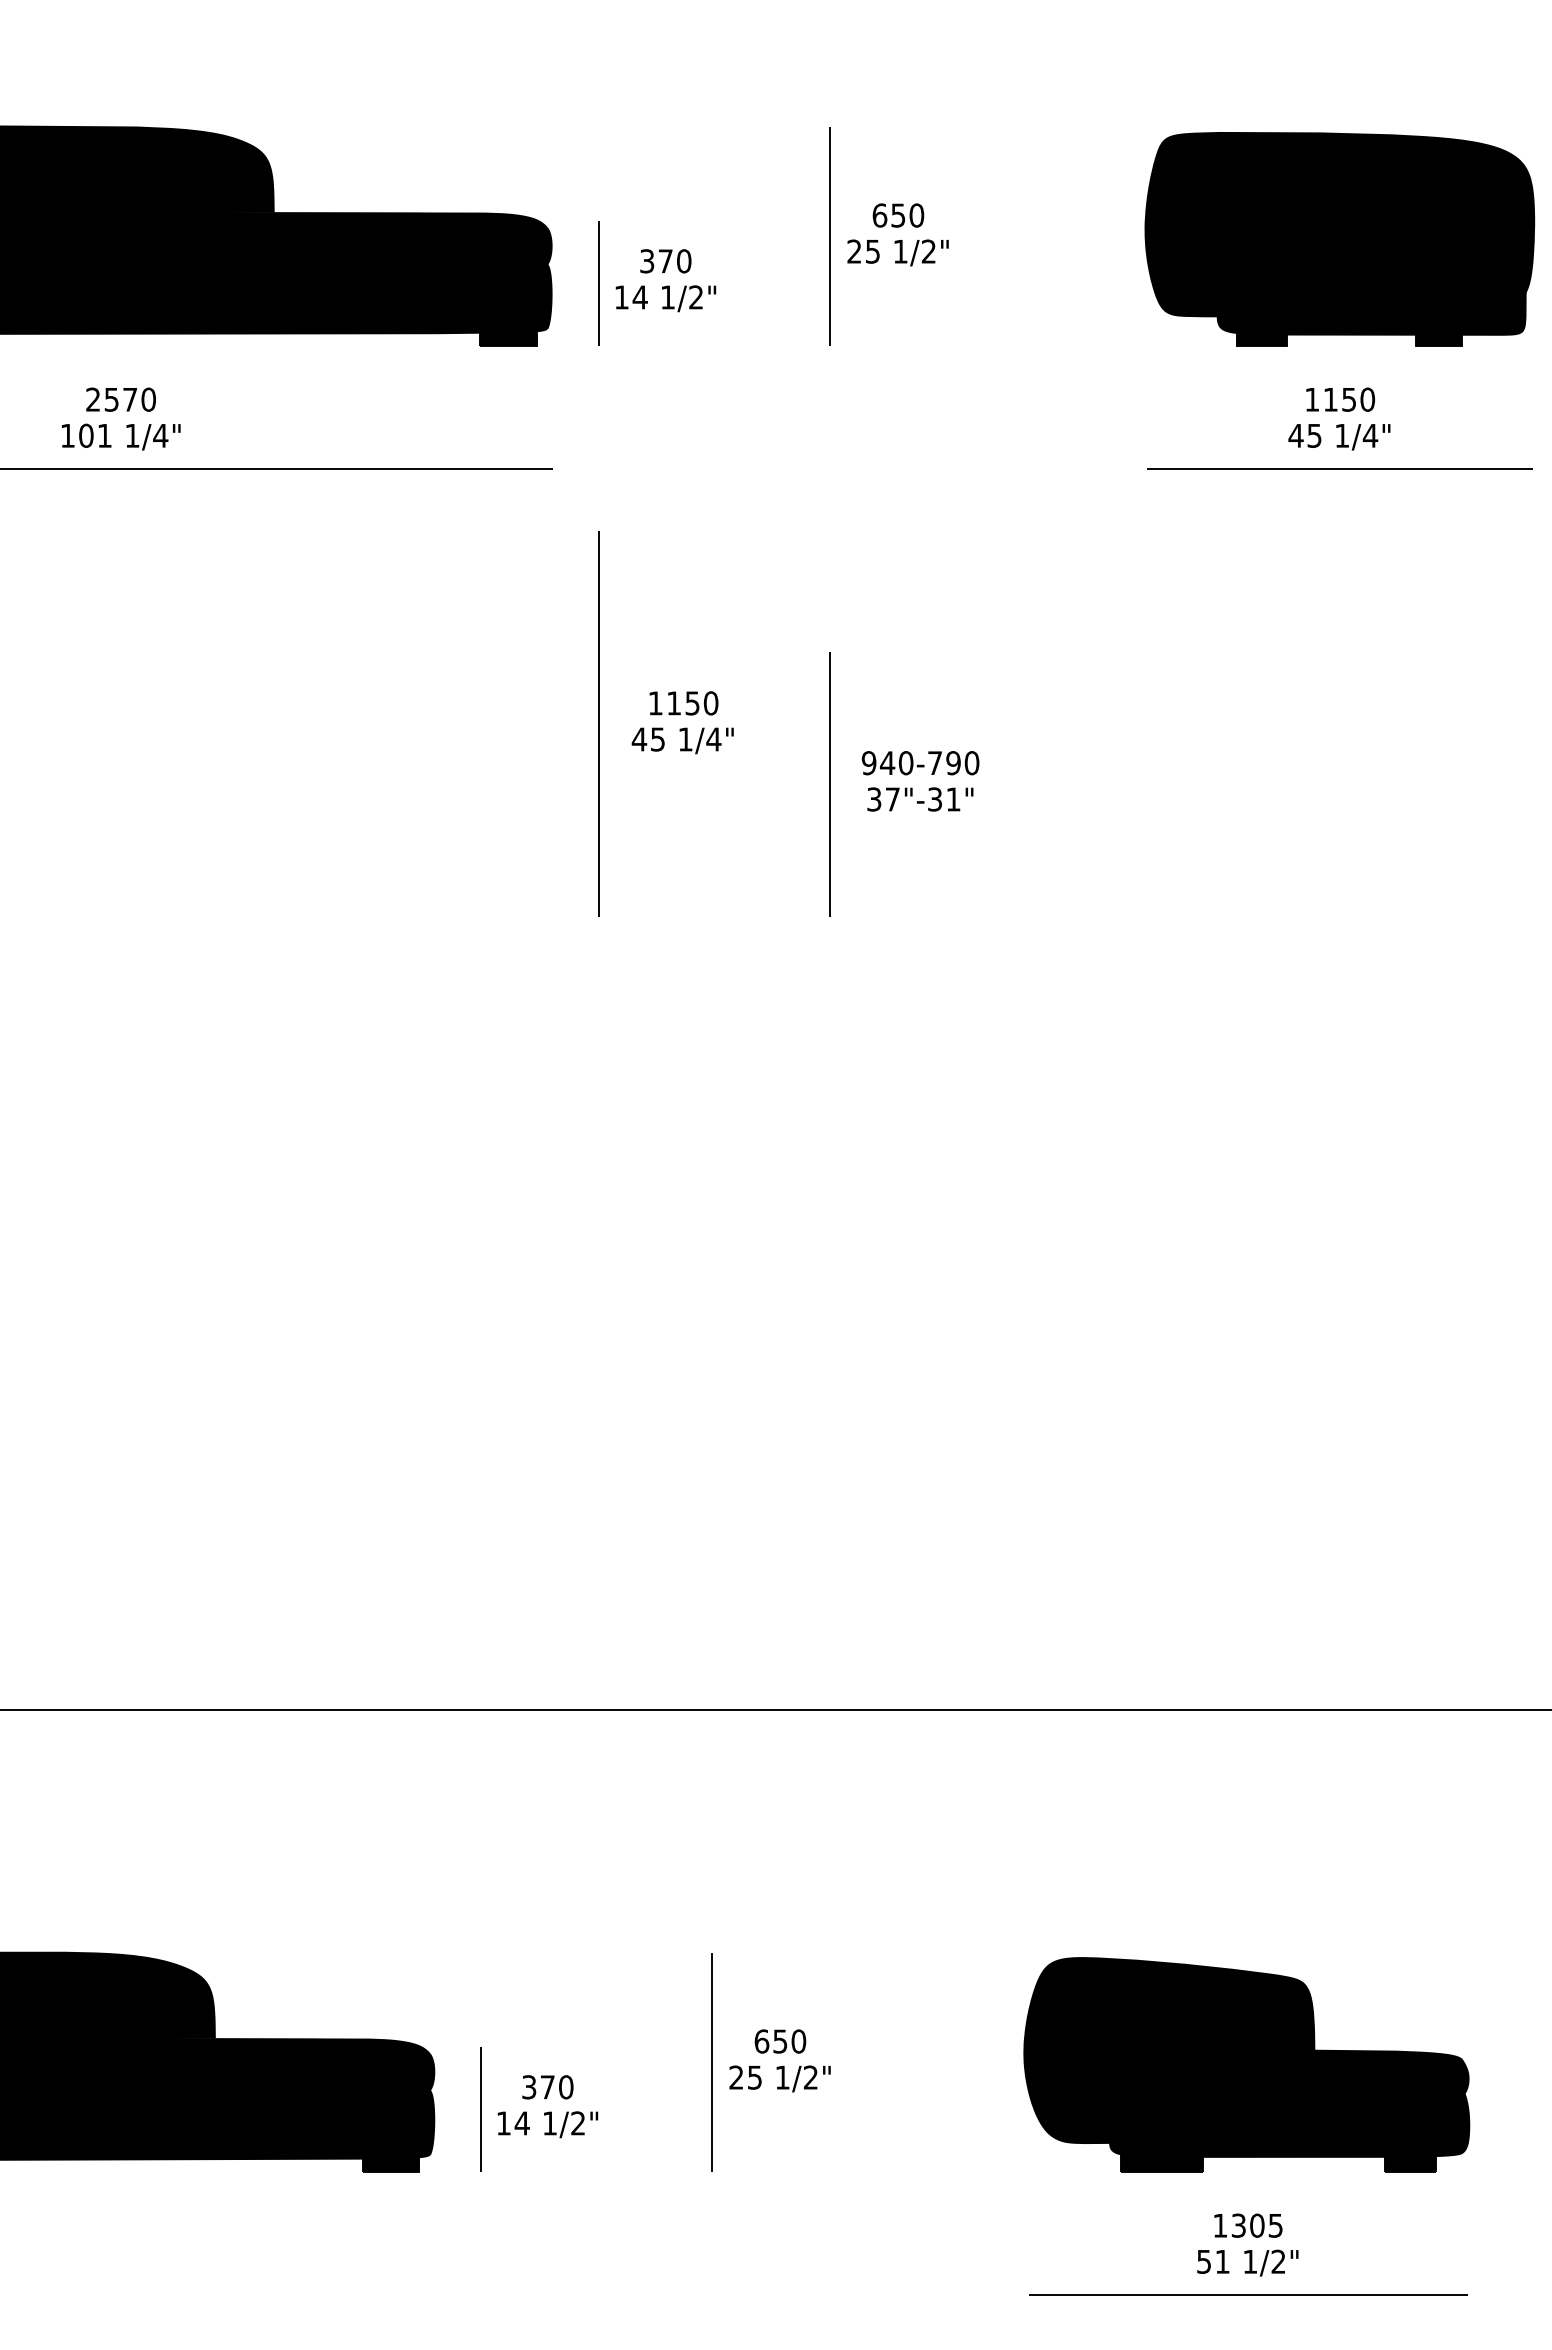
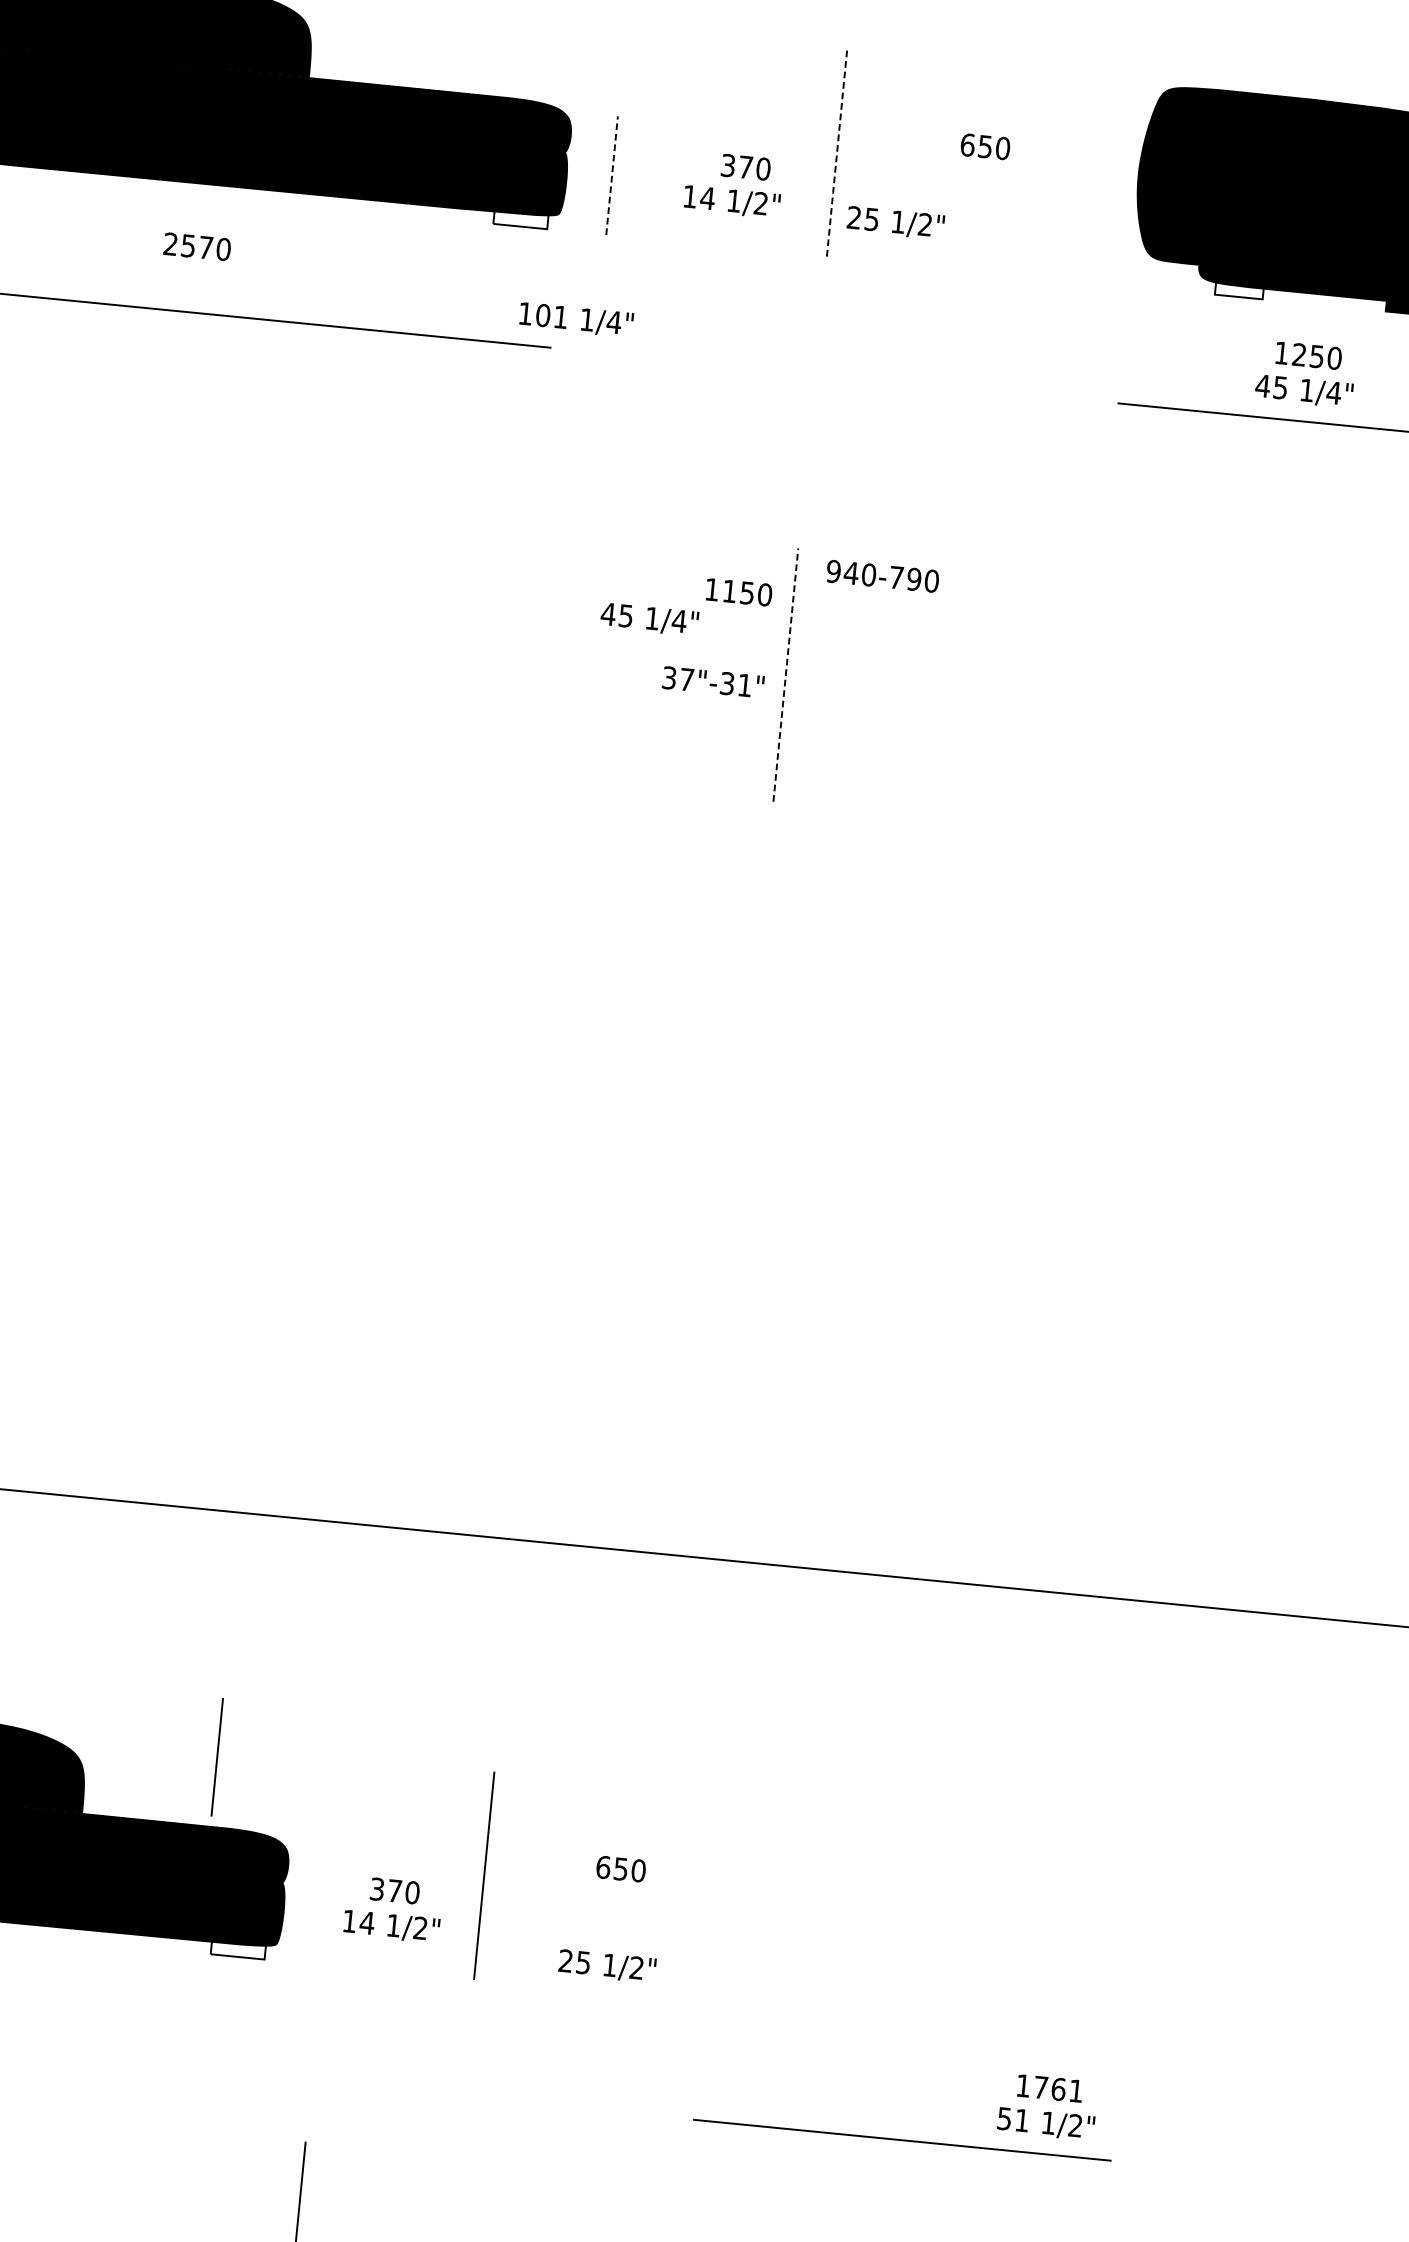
text: (898, 215) -> (985, 146), moved
line: (829, 235) -> (836, 151), solid -> dashed
text: (897, 252) -> (895, 222), moved
text: (665, 261) -> (745, 167), moved
line: (598, 283) -> (612, 175), solid -> dashed
text: (665, 298) -> (731, 201), moved
fill: (508, 338) -> (521, 219), removed
fill: (1261, 339) -> (1239, 290), removed
text: (120, 399) -> (196, 246), moved
text: (1330, 399) -> (1299, 354), 1150 -> 1250
text: (121, 436) -> (576, 319), moved
text: (683, 703) -> (738, 592), moved
line: (598, 723) -> (570, 595), removed
text: (920, 763) -> (882, 576), moved
line: (829, 784) -> (785, 674), solid -> dashed
text: (920, 799) -> (713, 682), moved
line: (711, 2062) -> (483, 1875), moved
part: (1246, 2064) -> (1063, 1934), removed
text: (779, 2078) -> (606, 1965), moved
line: (480, 2109) -> (217, 1757), moved
fill: (390, 2164) -> (237, 1949), removed
text: (1256, 2225) -> (1057, 2089), 1305 -> 1761
line: (1248, 2294) -> (902, 2140), moved

